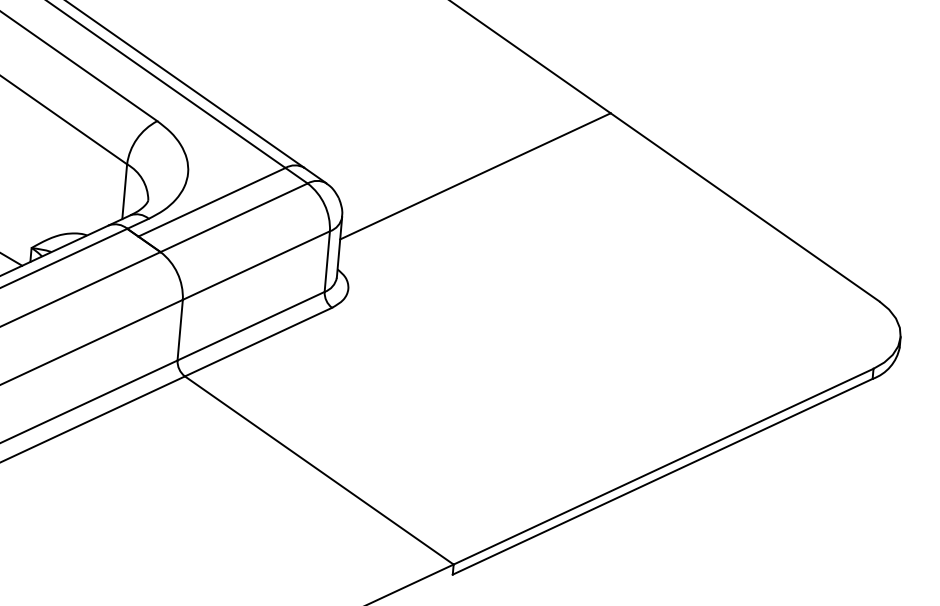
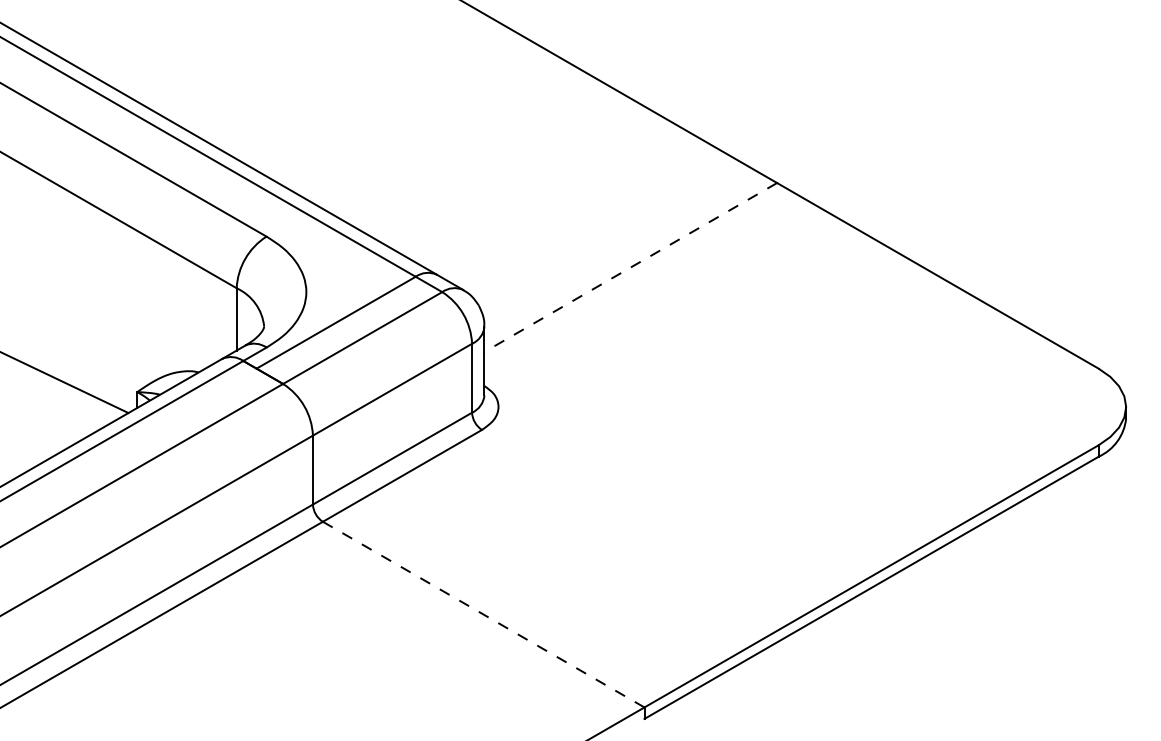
line: (475, 176) -> (630, 267), solid -> dashed
line: (319, 470) -> (483, 614), solid -> dashed

